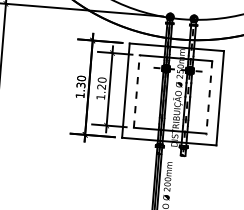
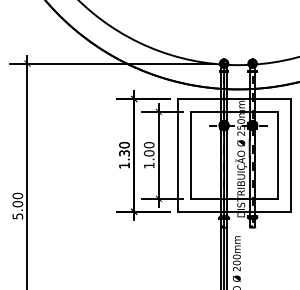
text: (101, 87) -> (149, 153), 1.20 -> 1.00
line: (136, 90) -> (191, 154), dashed -> solid
line: (209, 97) -> (278, 155), dashed -> solid

